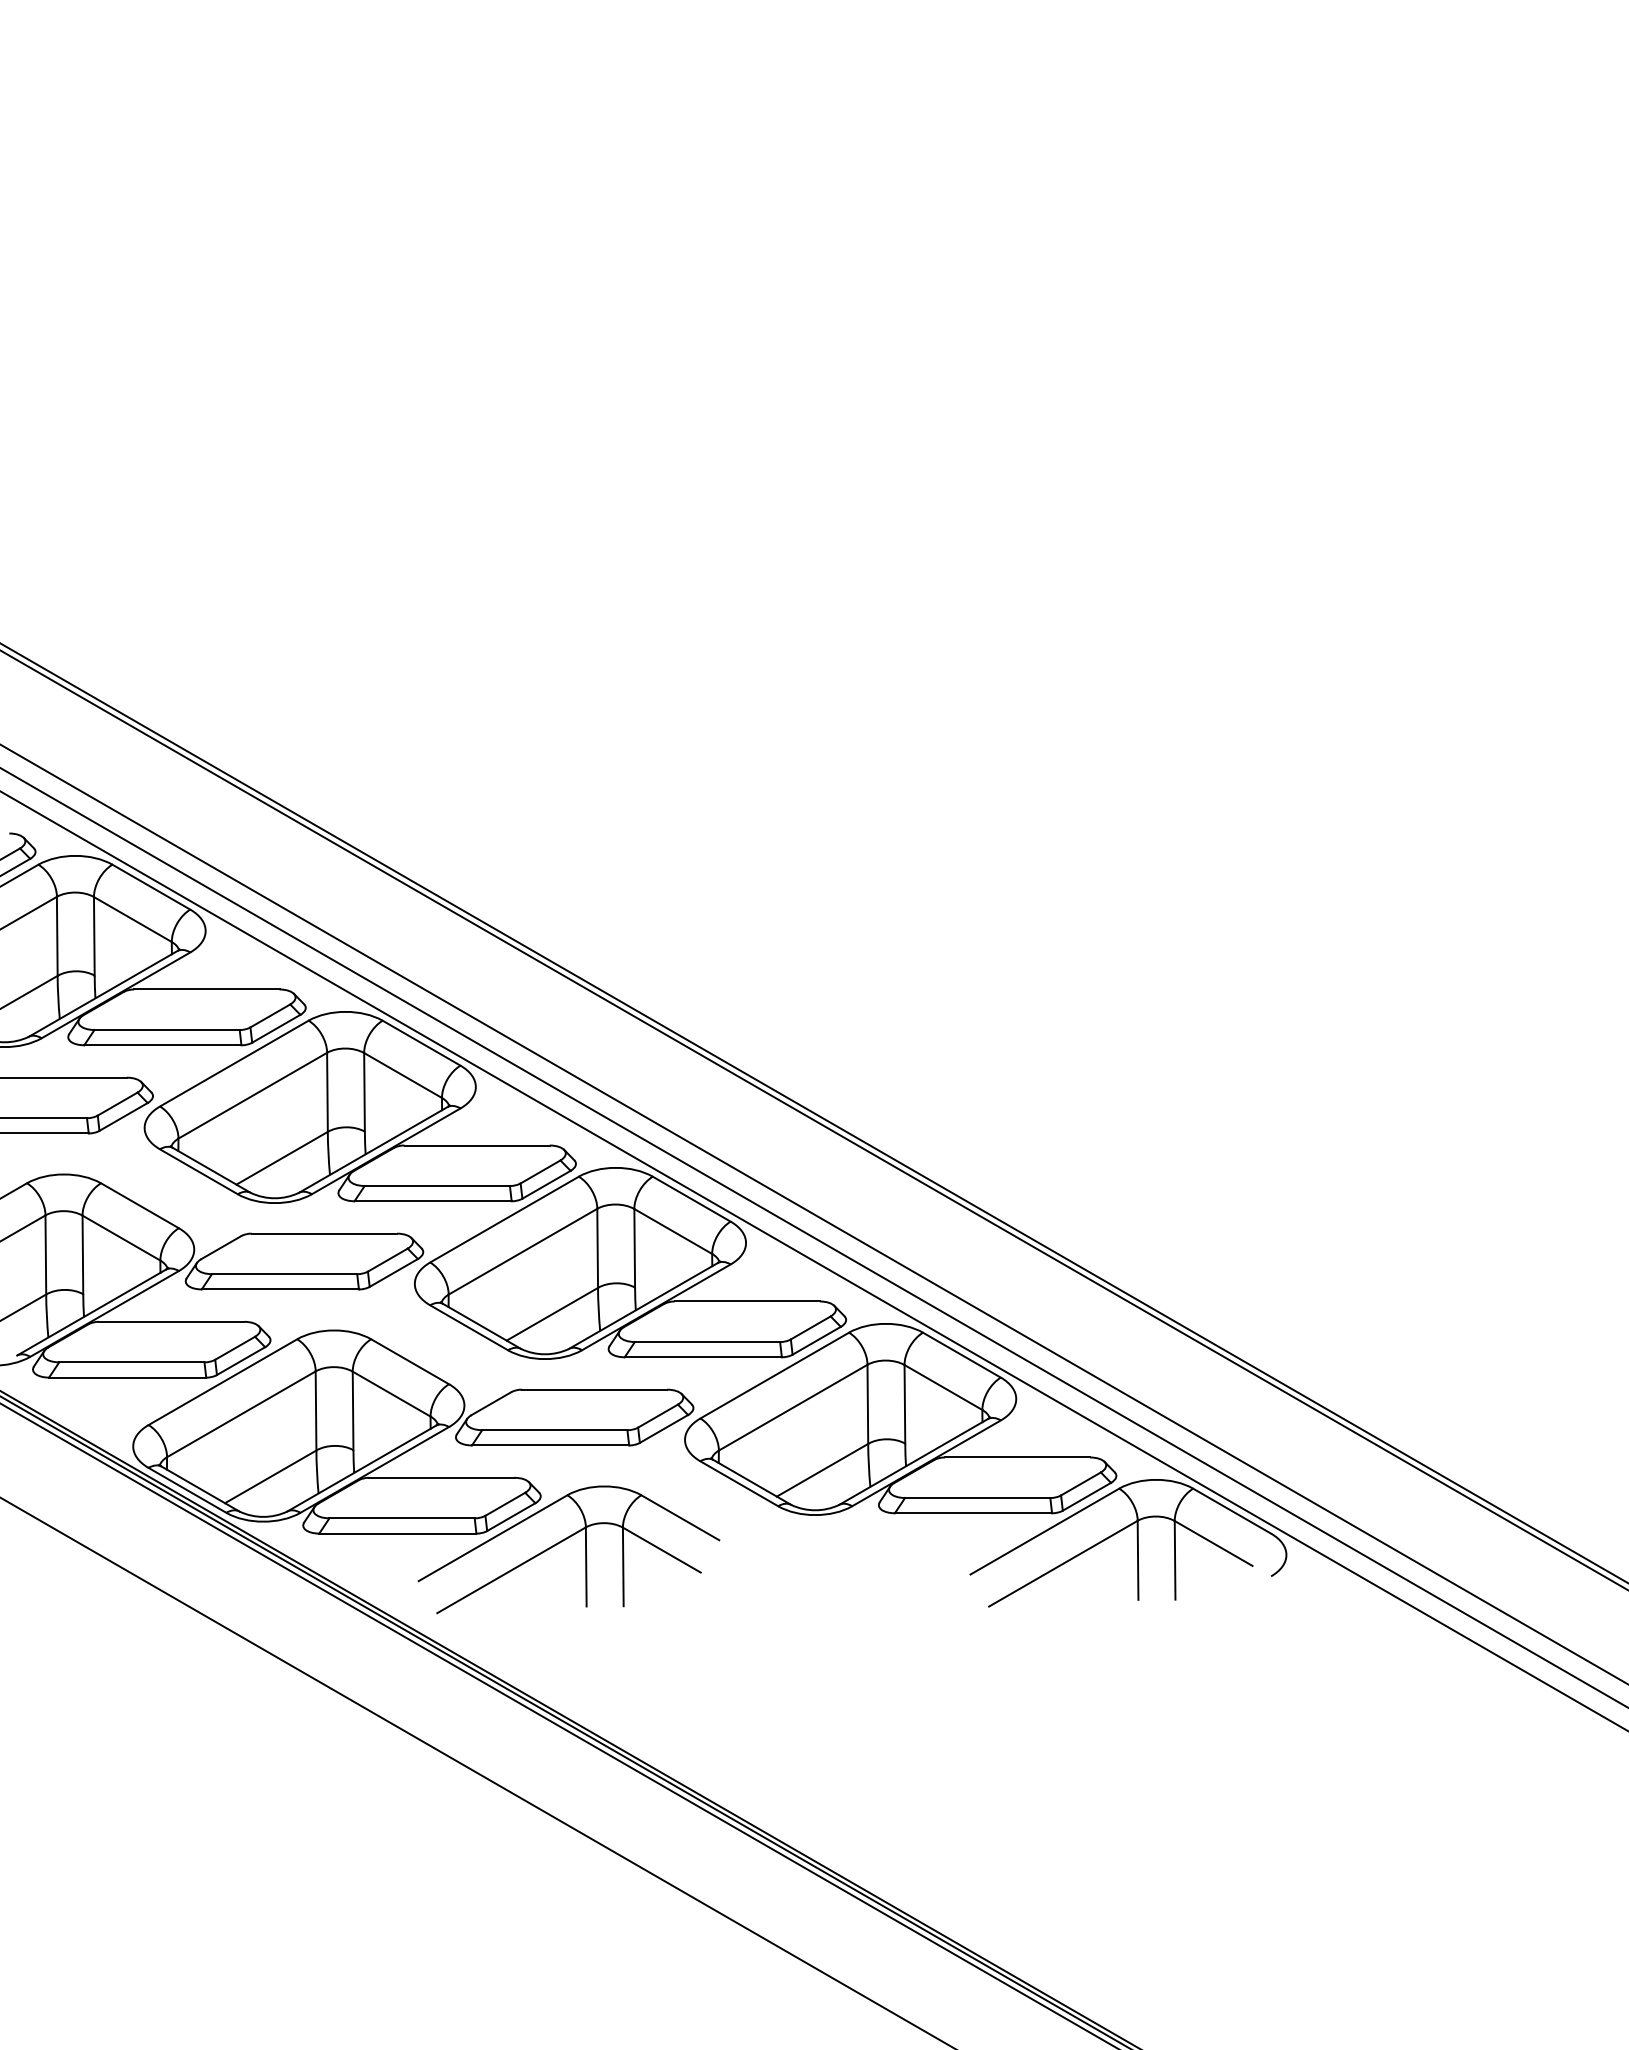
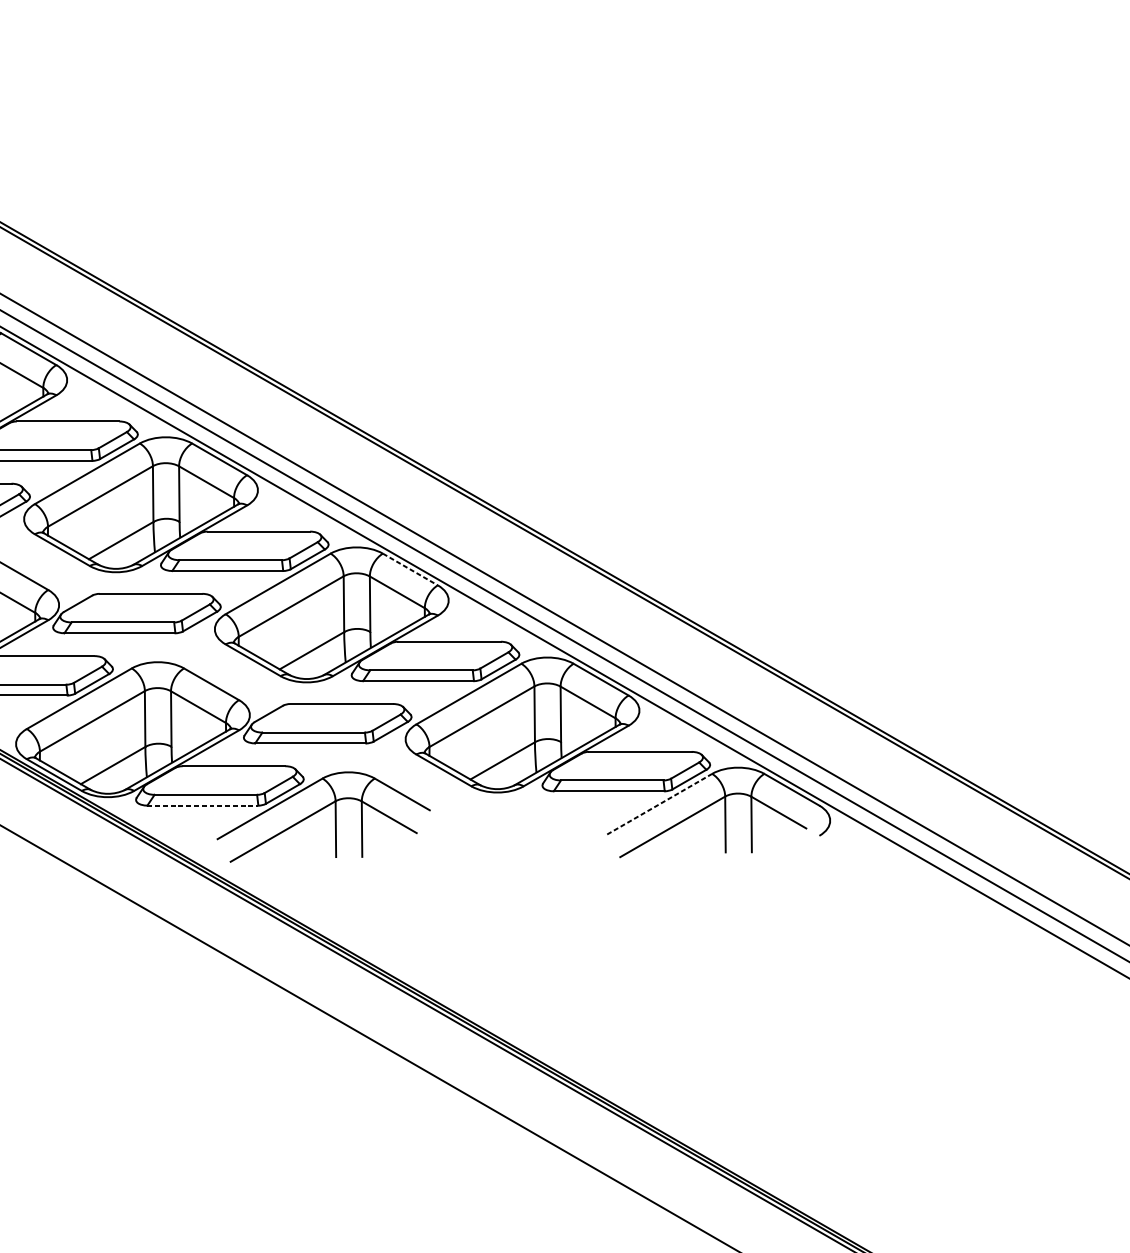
line: (691, 1199) -> (410, 569), solid -> dashed
line: (1044, 1531) -> (659, 804), solid -> dashed
line: (397, 1533) -> (202, 805), solid -> dashed

